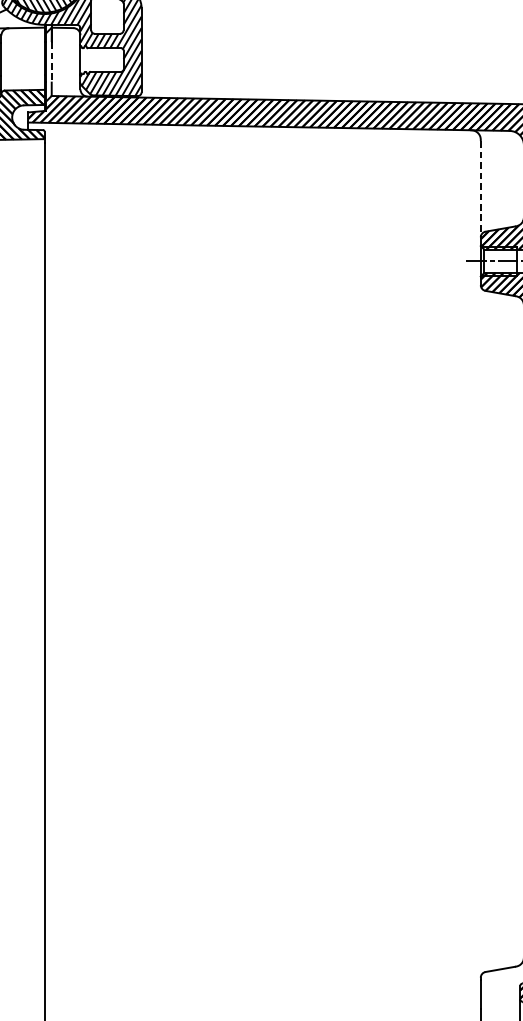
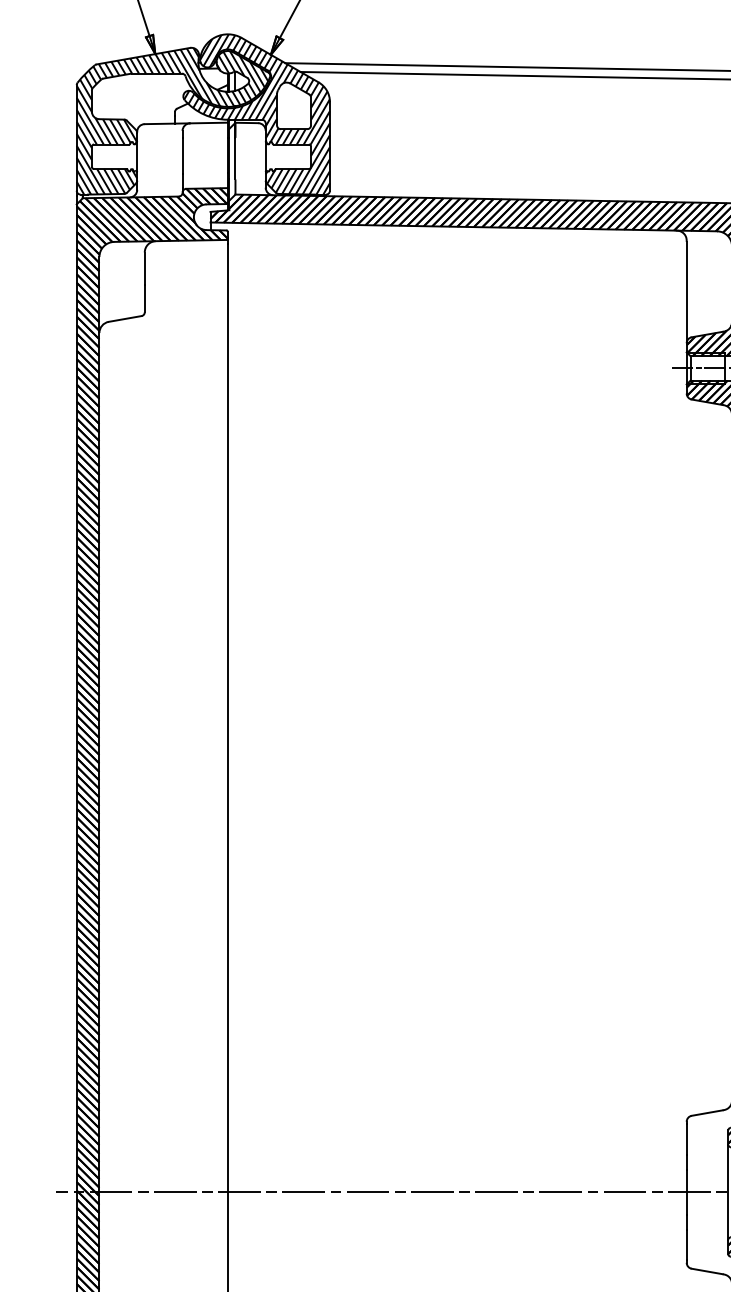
line: (51, 61) -> (235, 158), dashed -> solid
line: (480, 189) -> (686, 292), dashed -> solid

